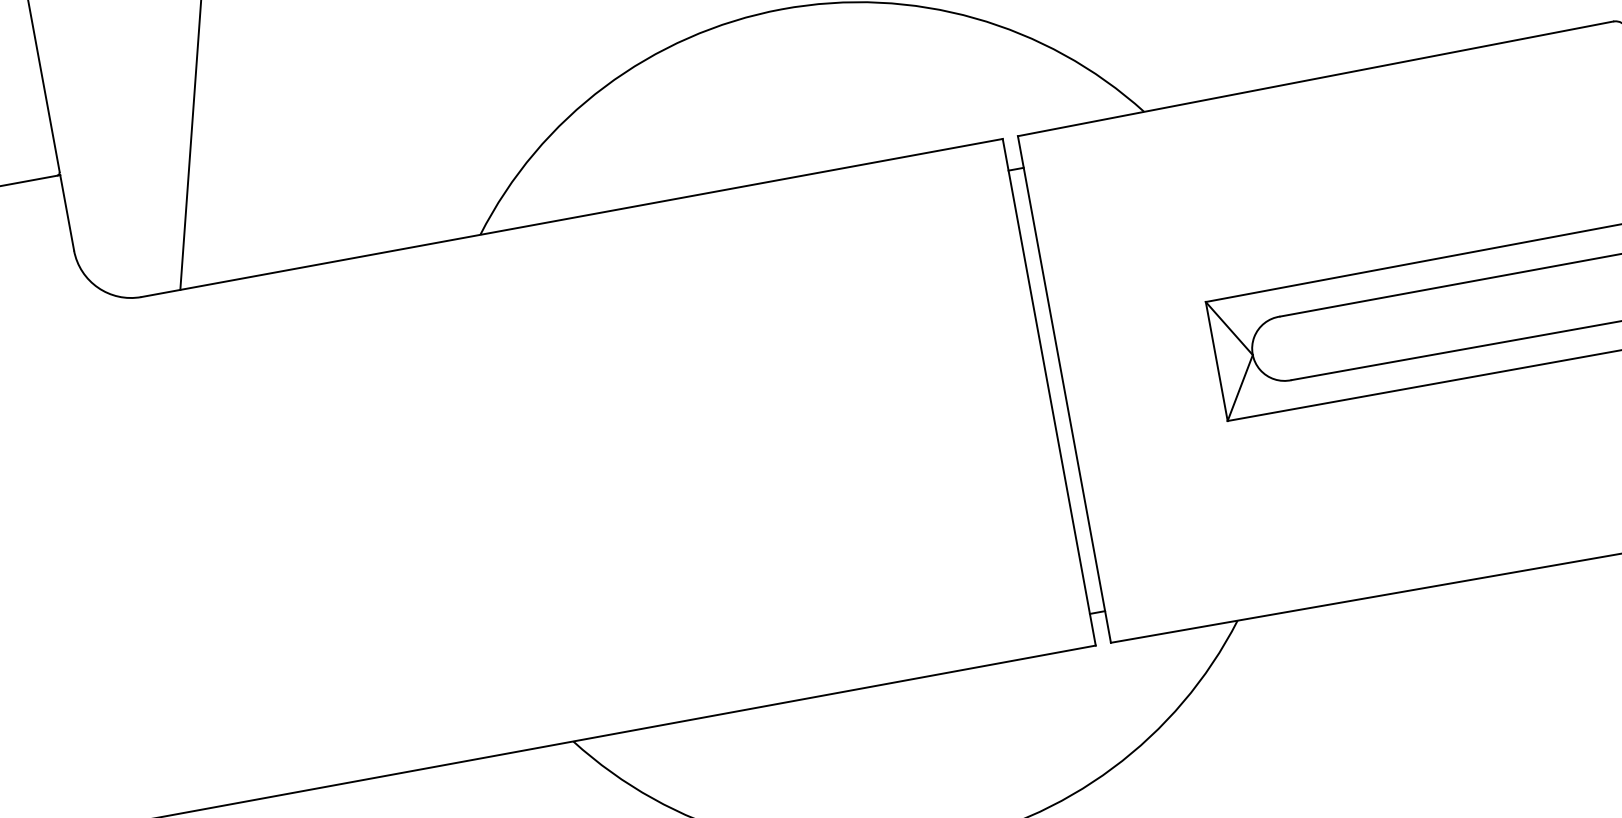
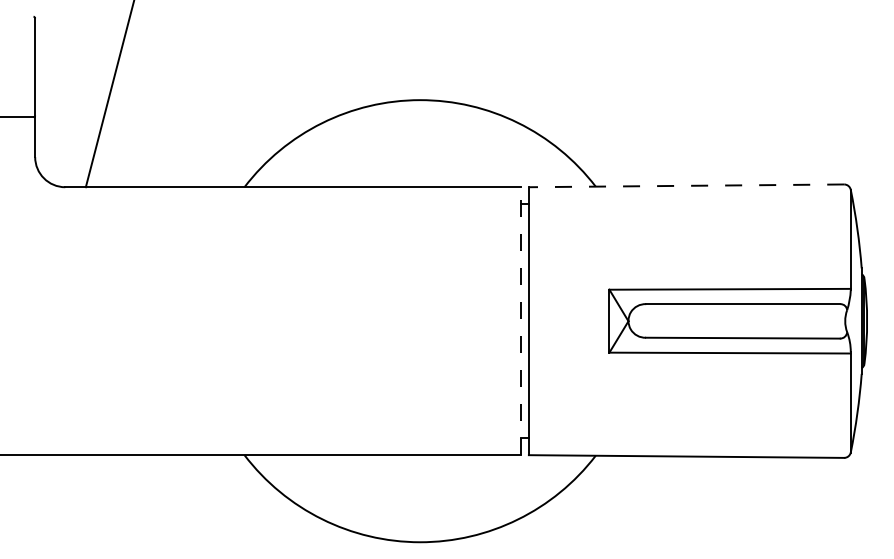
line: (1315, 78) -> (686, 185), solid -> dashed
line: (1048, 392) -> (520, 321), solid -> dashed

